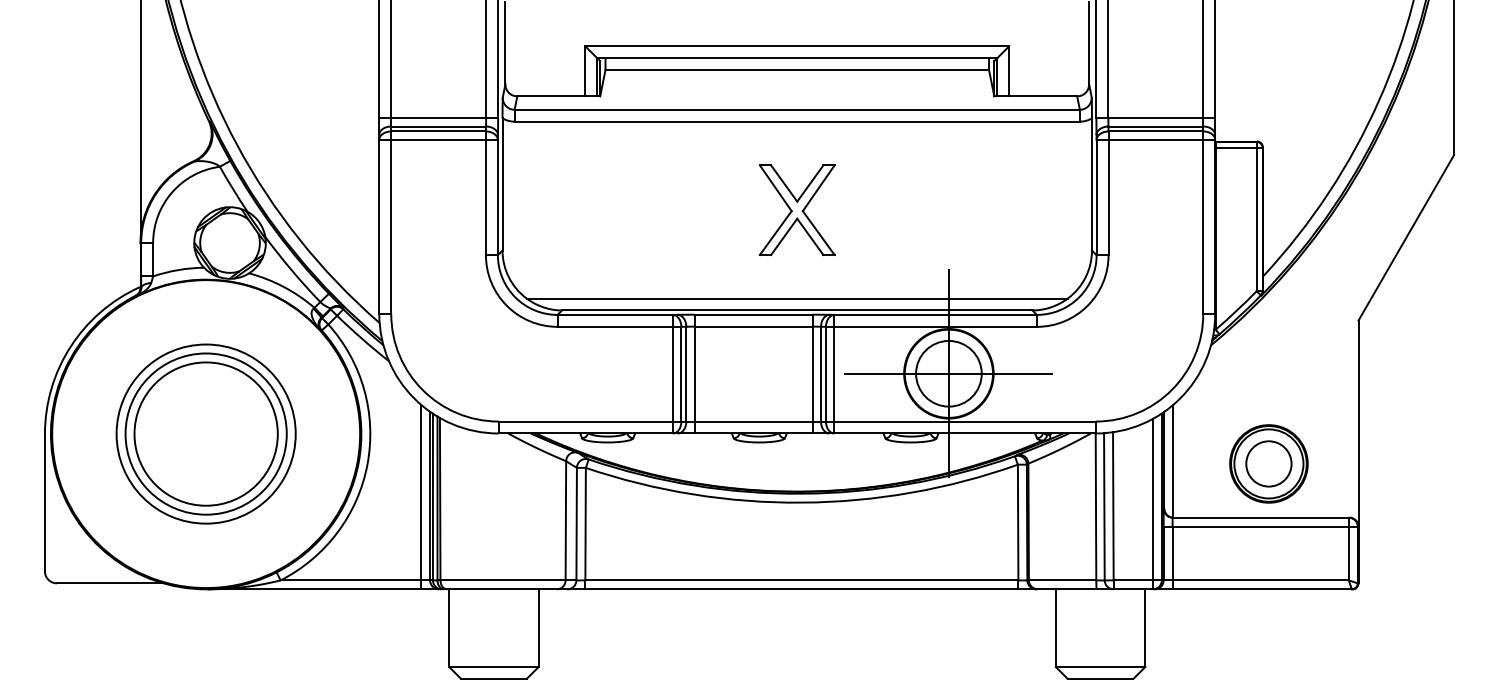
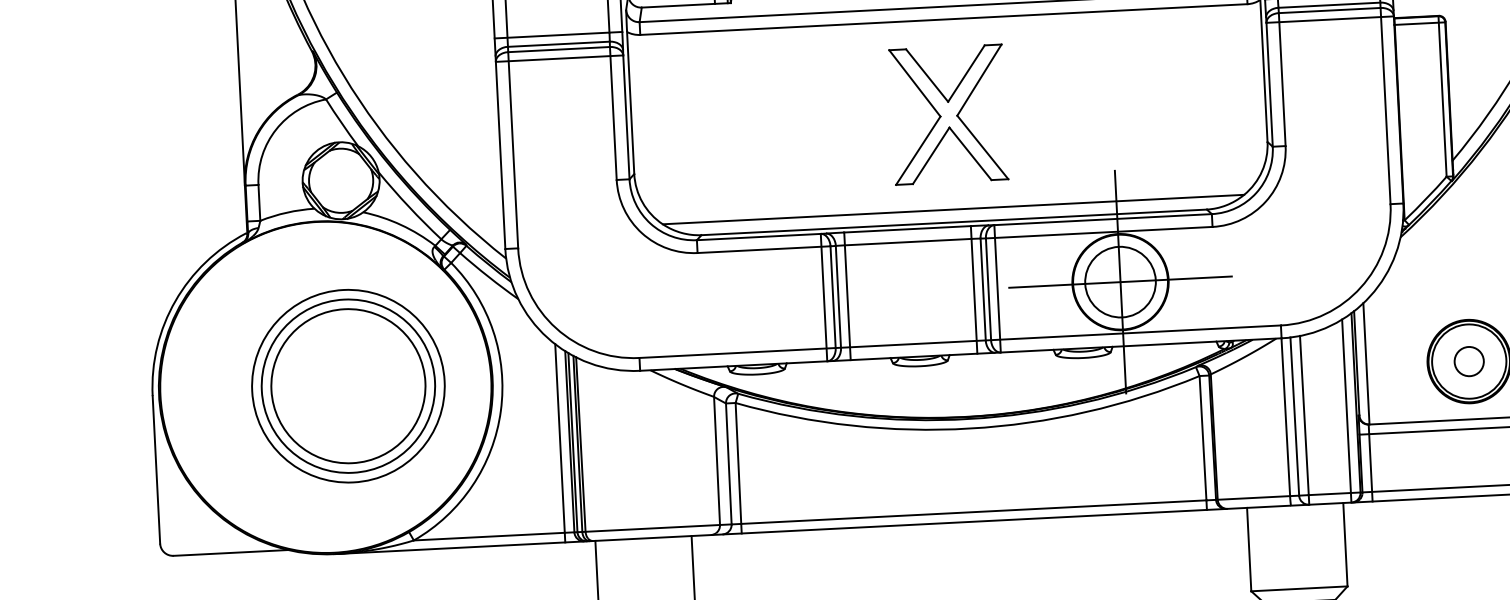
part: (796, 209) -> (947, 113), size x1.4
part: (205, 433) -> (347, 385), moved
circle: (1268, 463) -> (1468, 361), size x0.6

